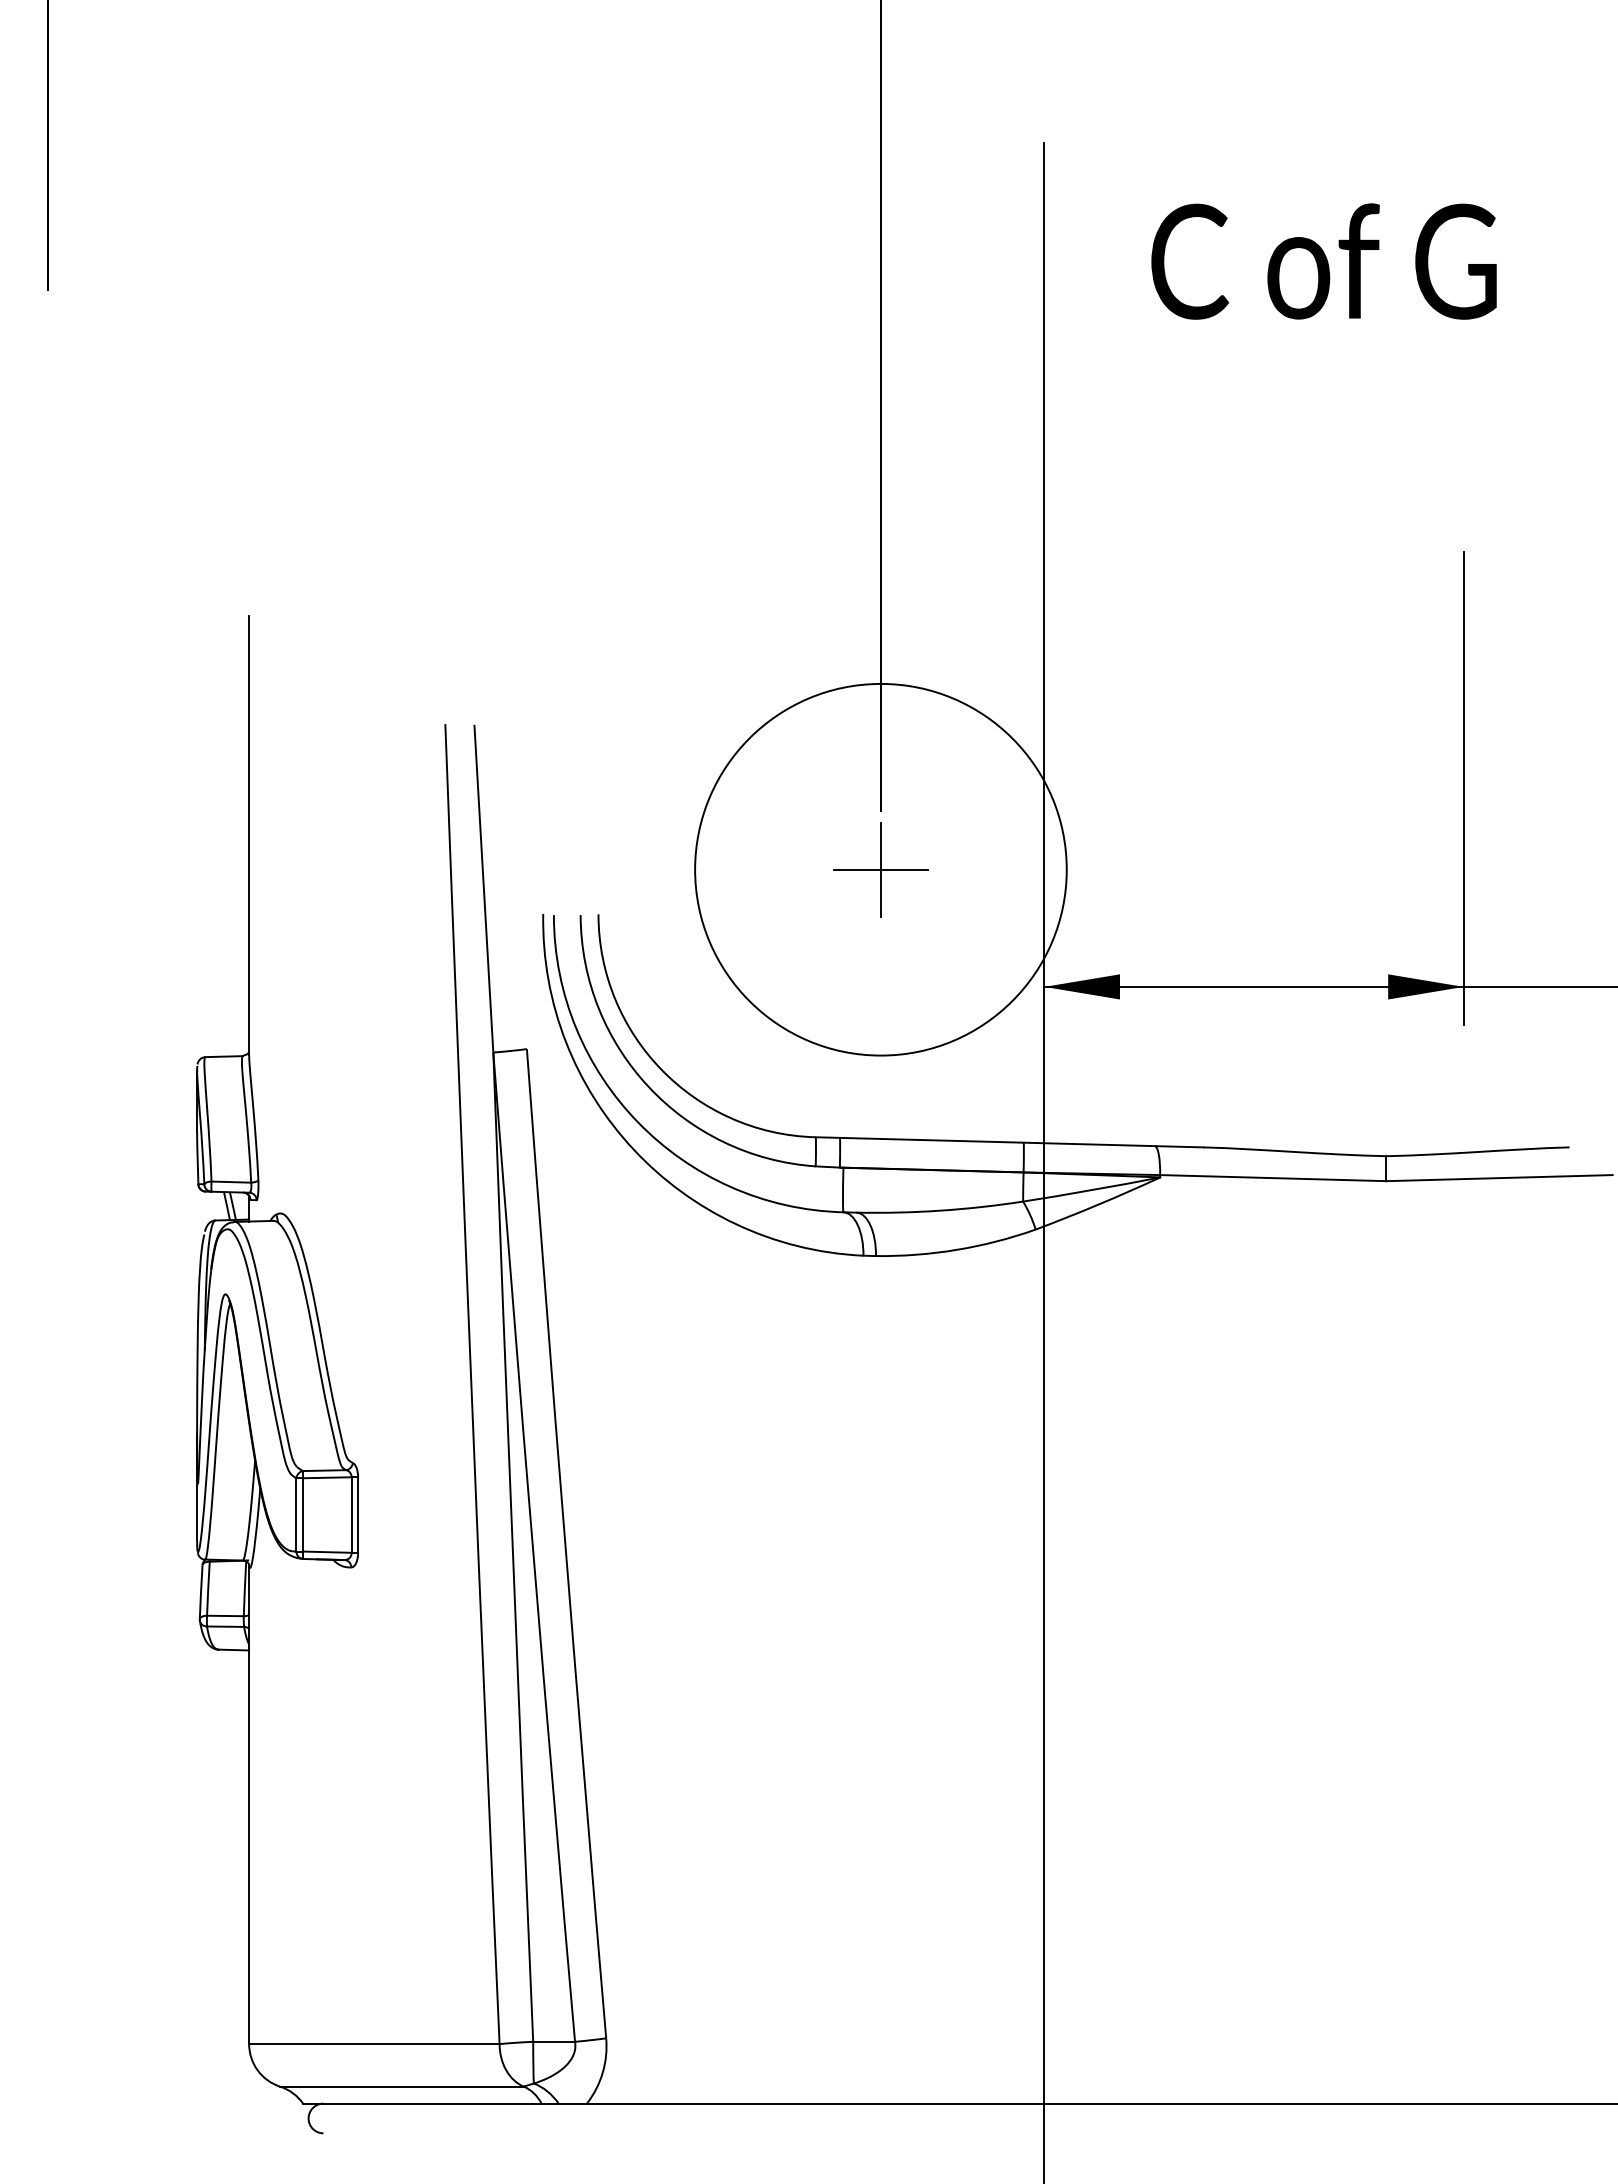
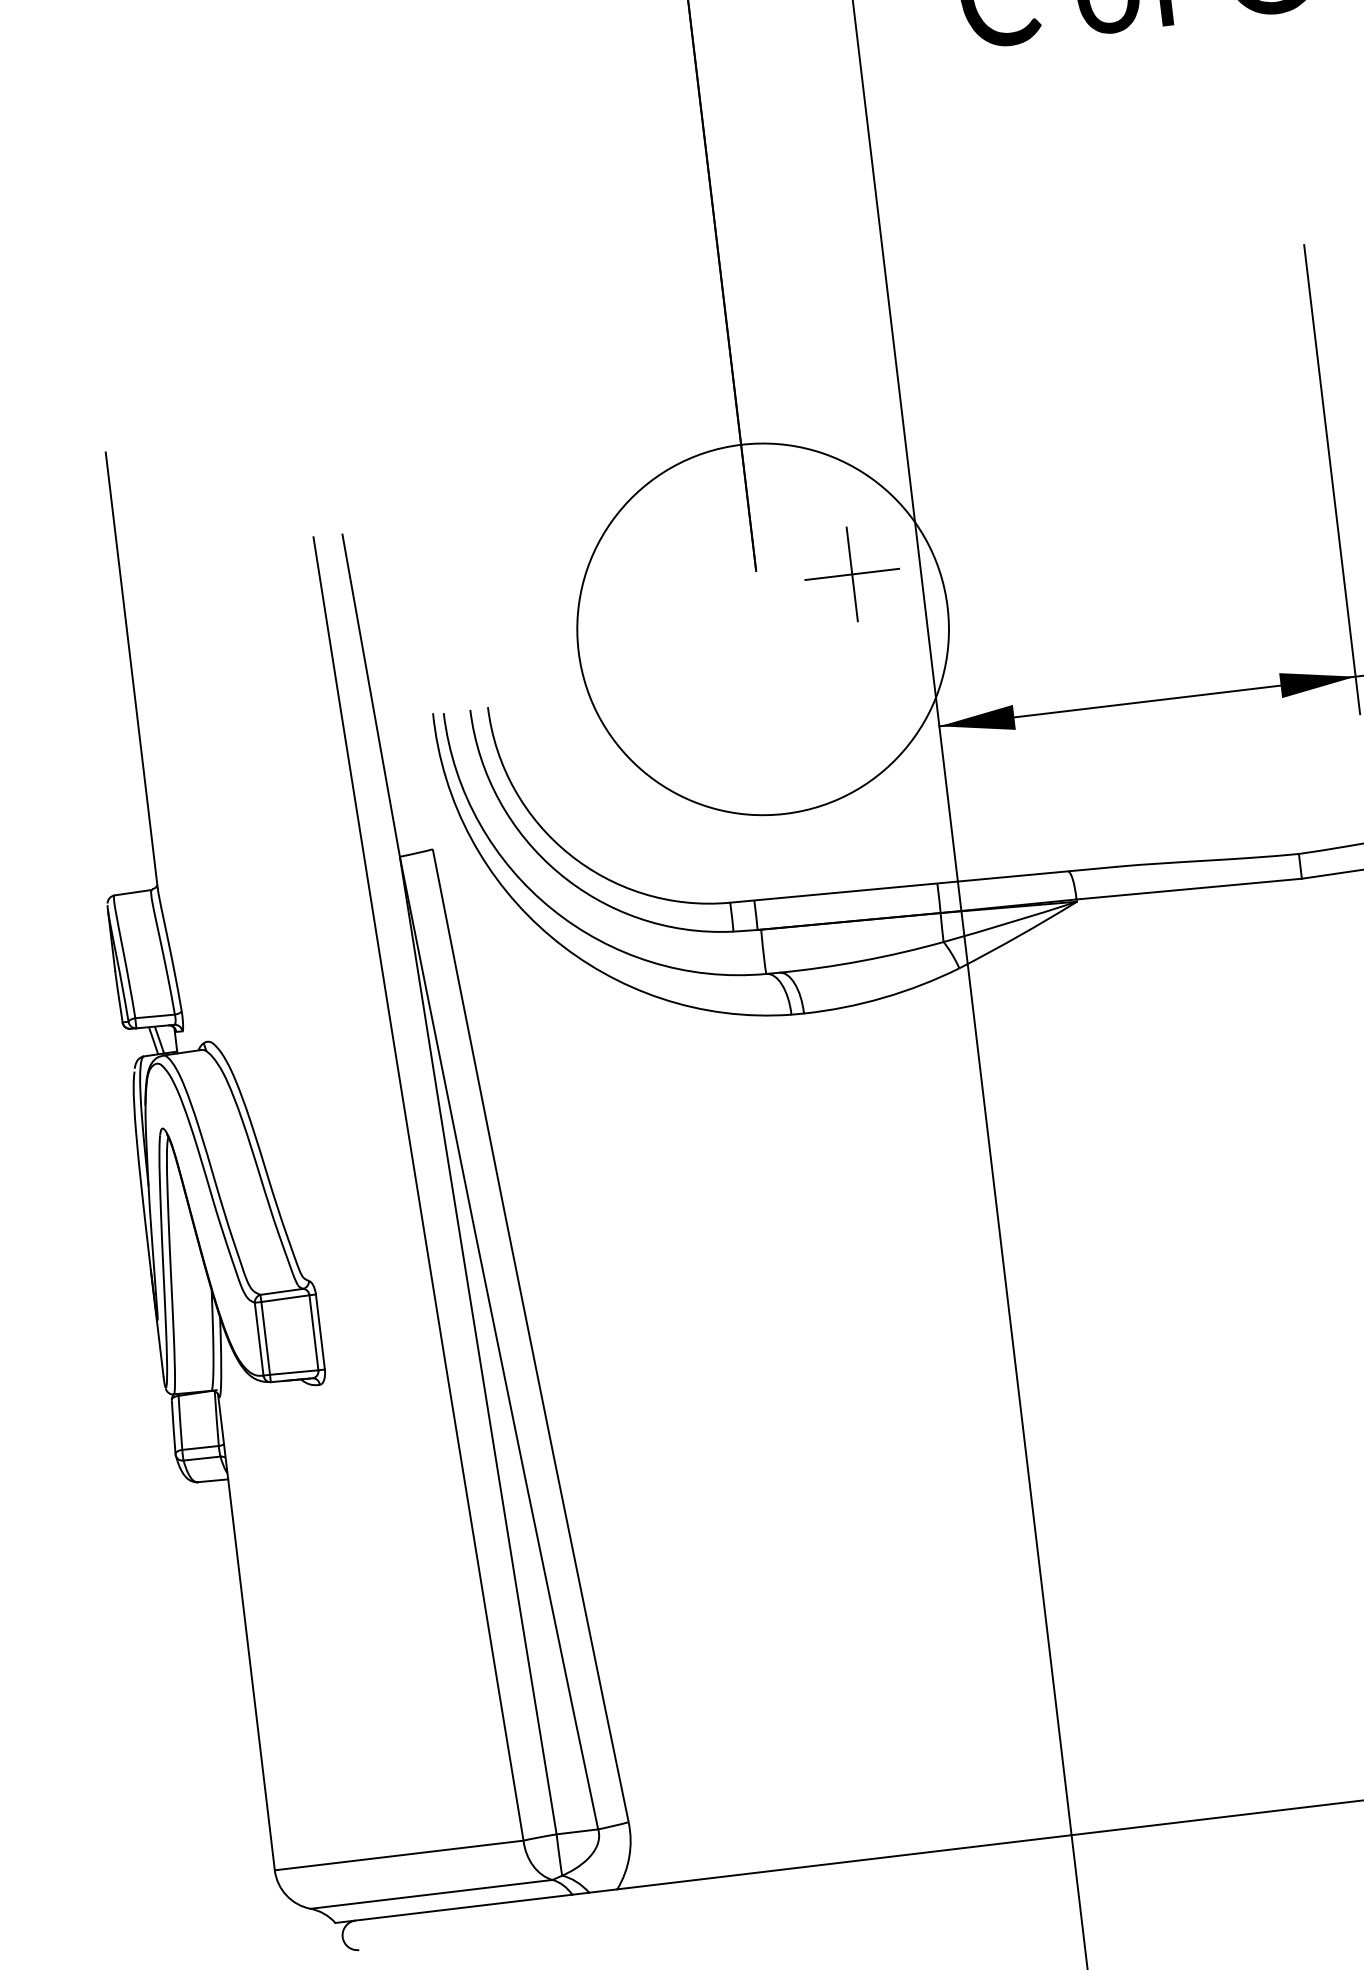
part: (880, 869) -> (851, 574), moved

